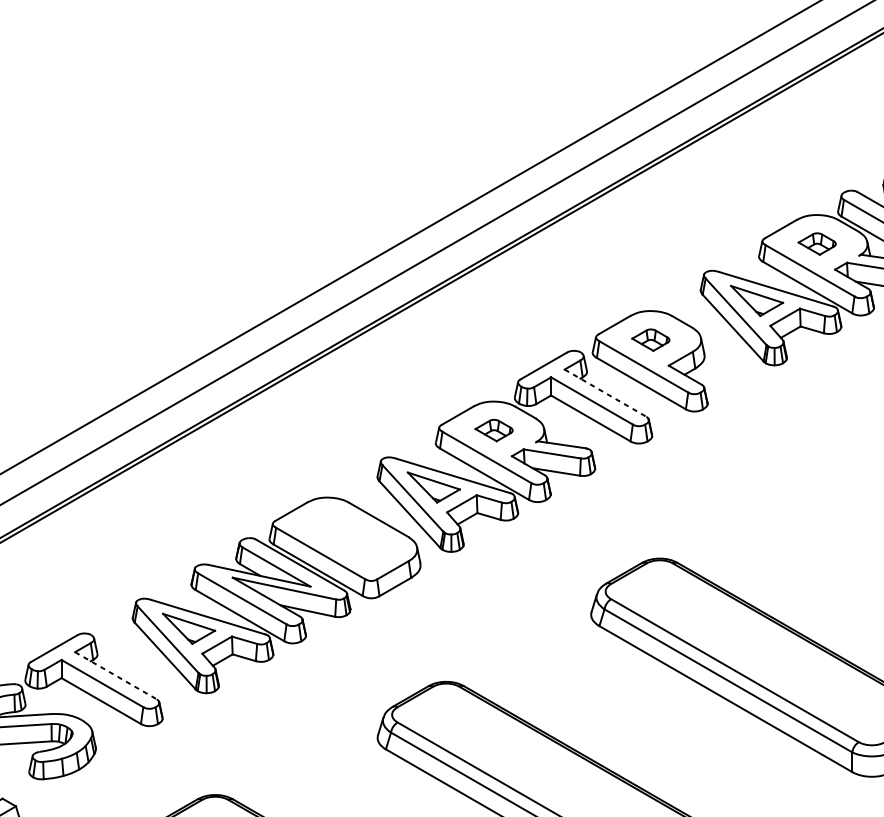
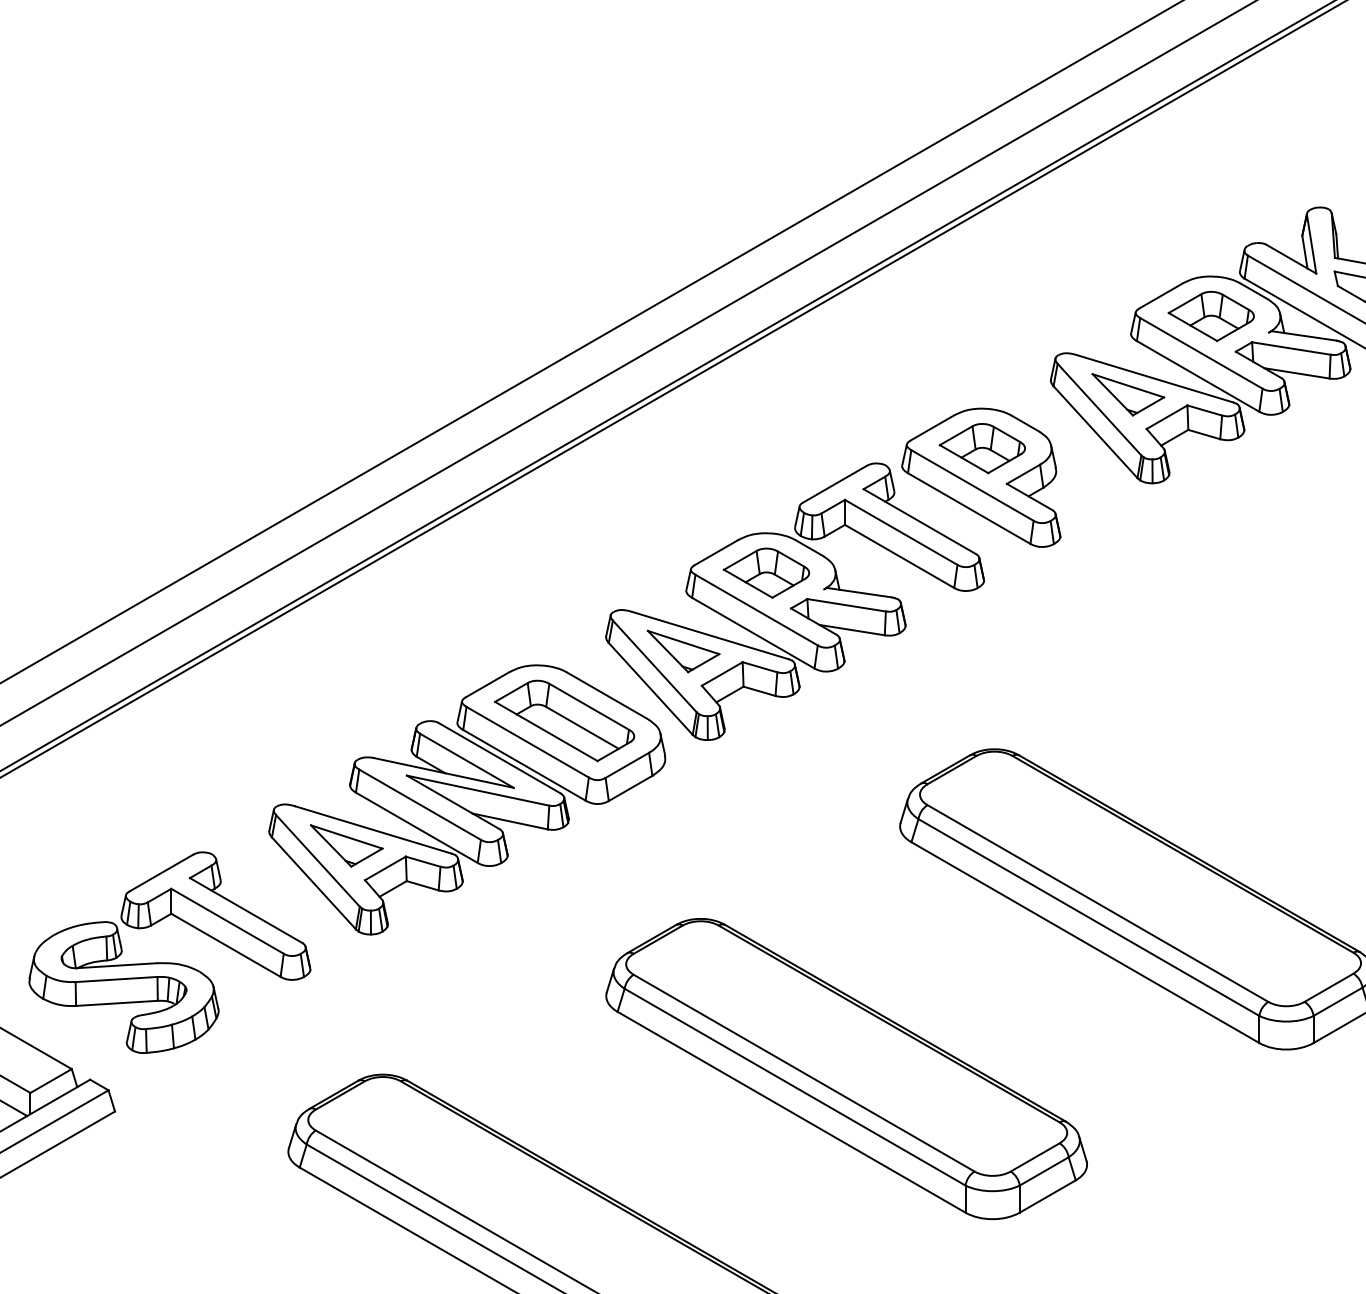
part: (816, 244) -> (1210, 316), size x1.67
part: (650, 340) -> (981, 448), size x1.67
line: (605, 393) -> (919, 521), dashed -> solid
part: (494, 430) -> (766, 572), size x1.67
part: (347, 537) -> (564, 720), added
line: (116, 675) -> (246, 910), dashed -> solid

